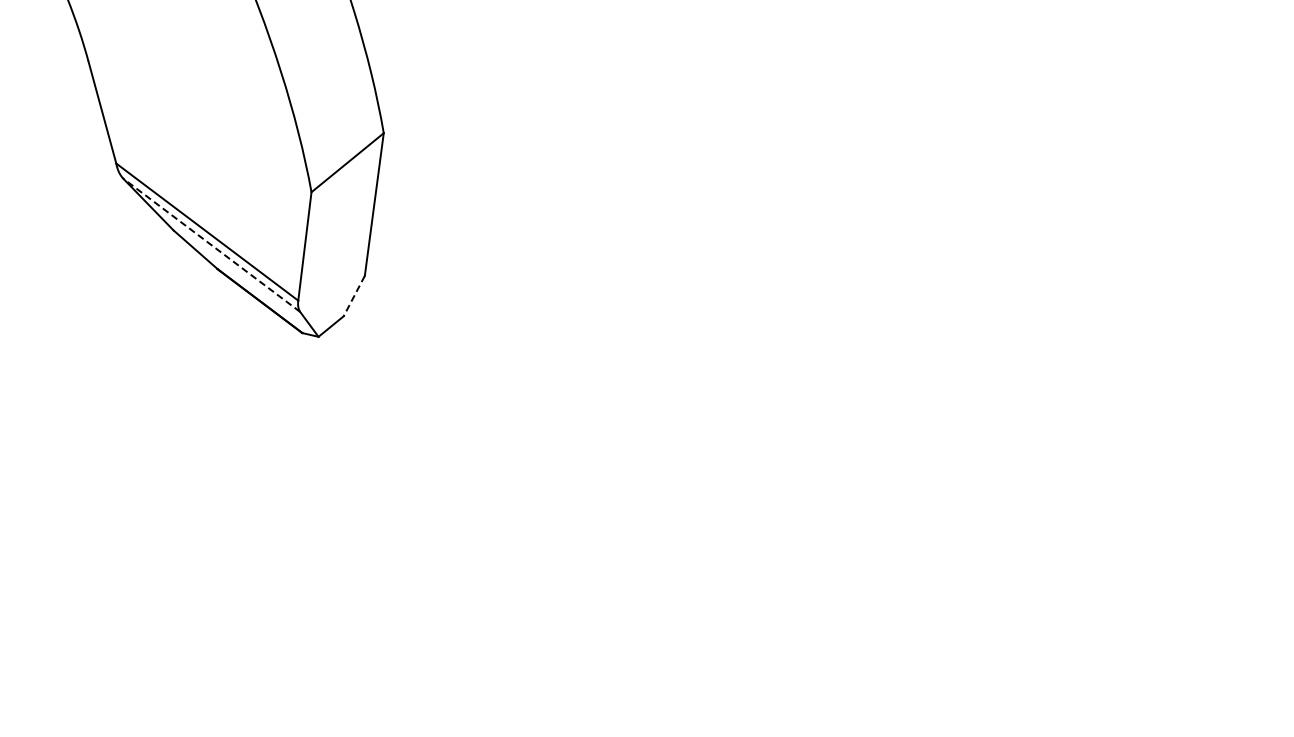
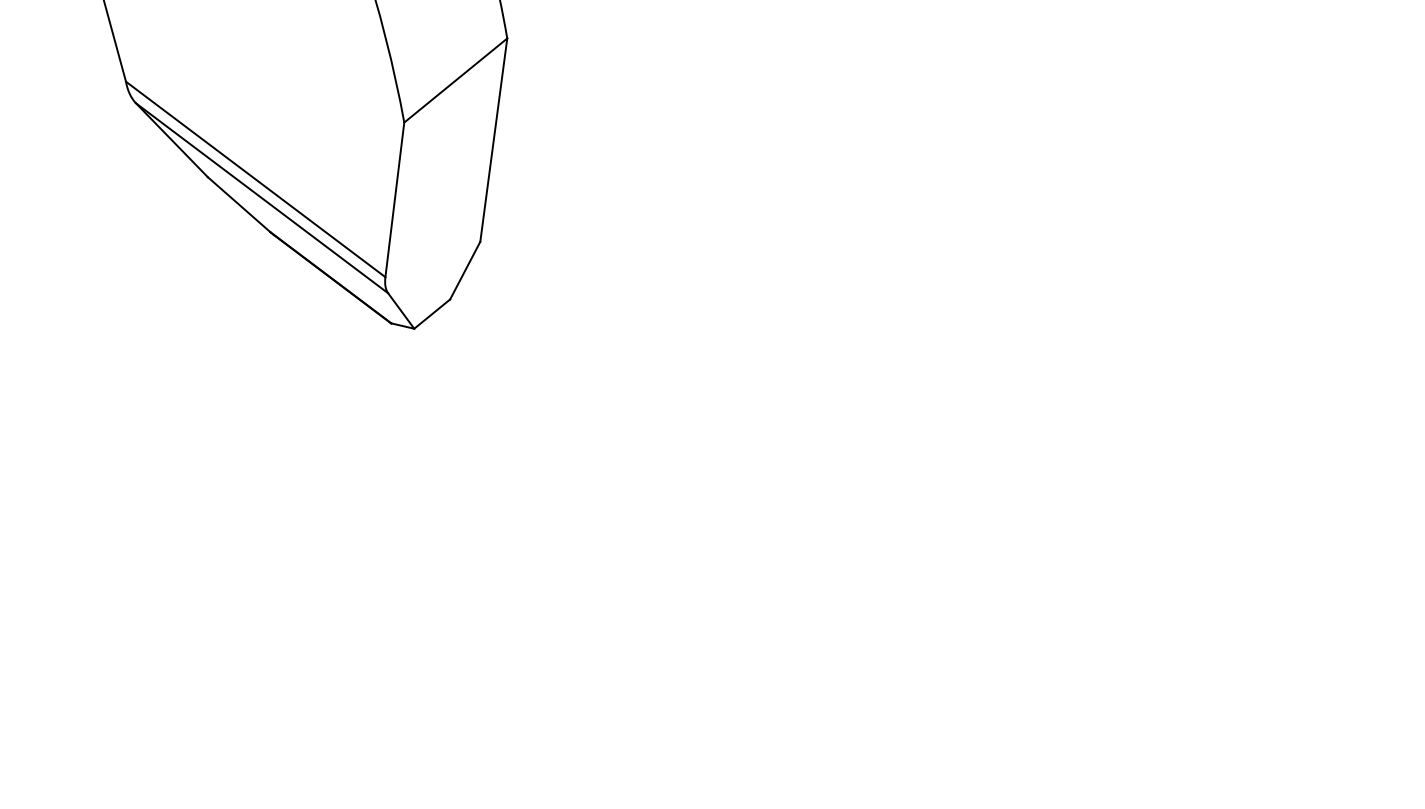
line: (211, 245) -> (261, 198), dashed -> solid
line: (354, 296) -> (465, 271), dashed -> solid

